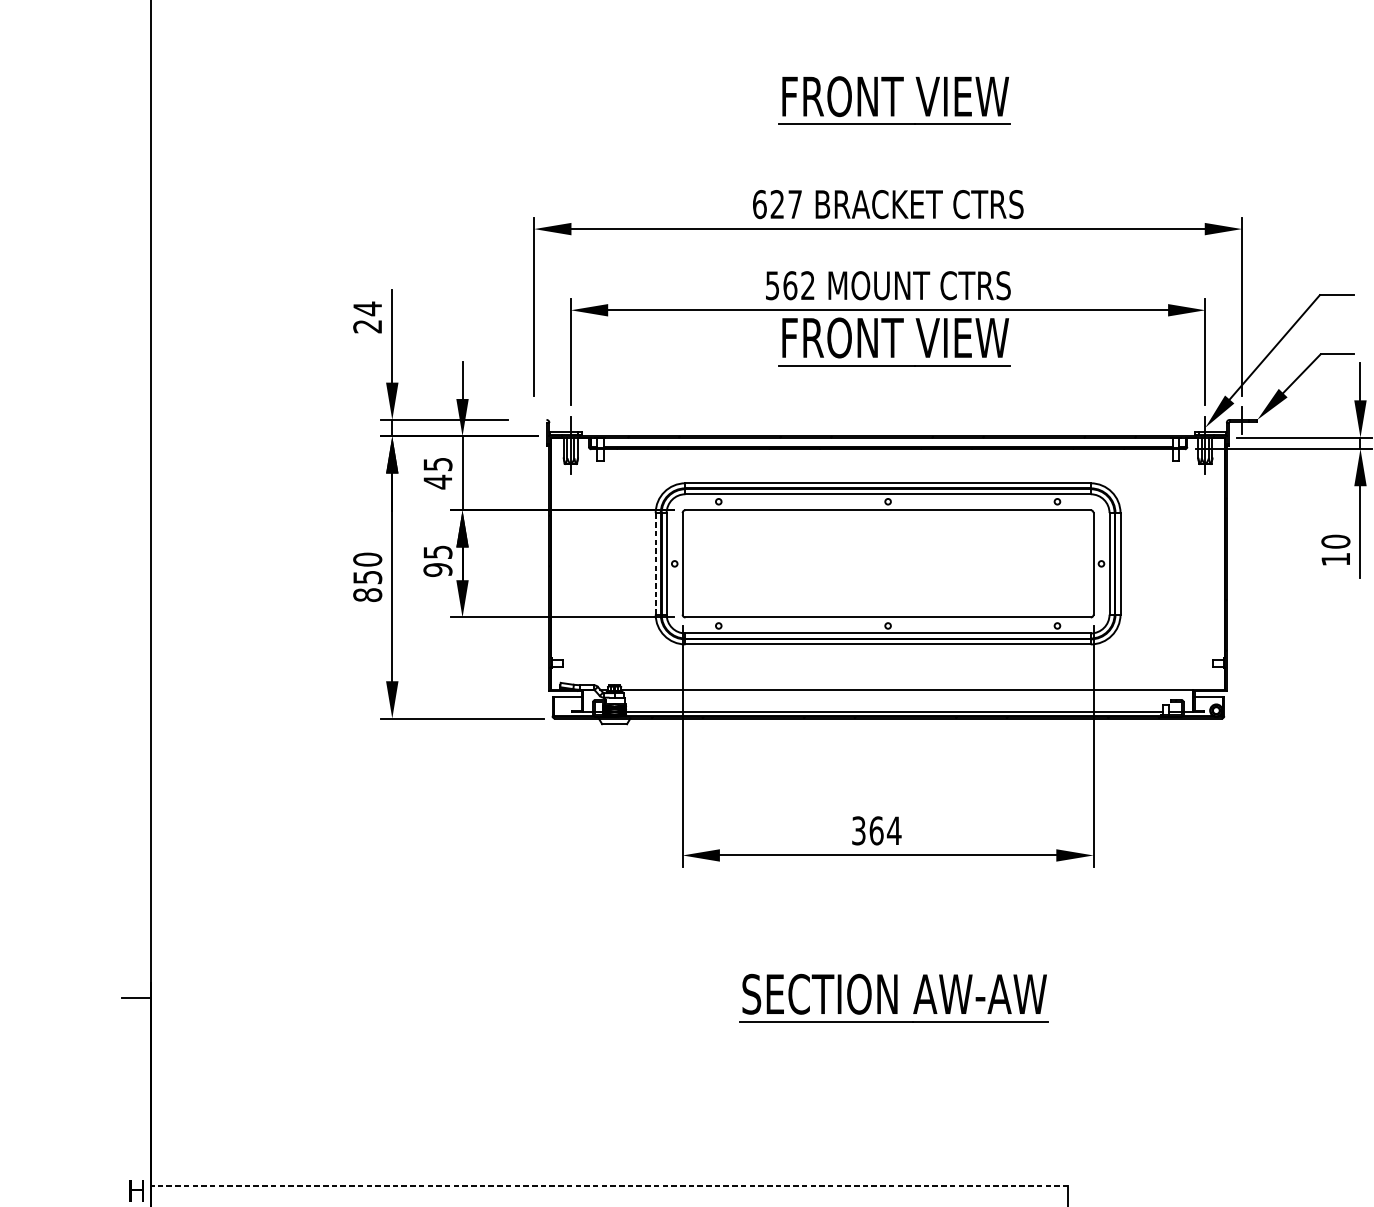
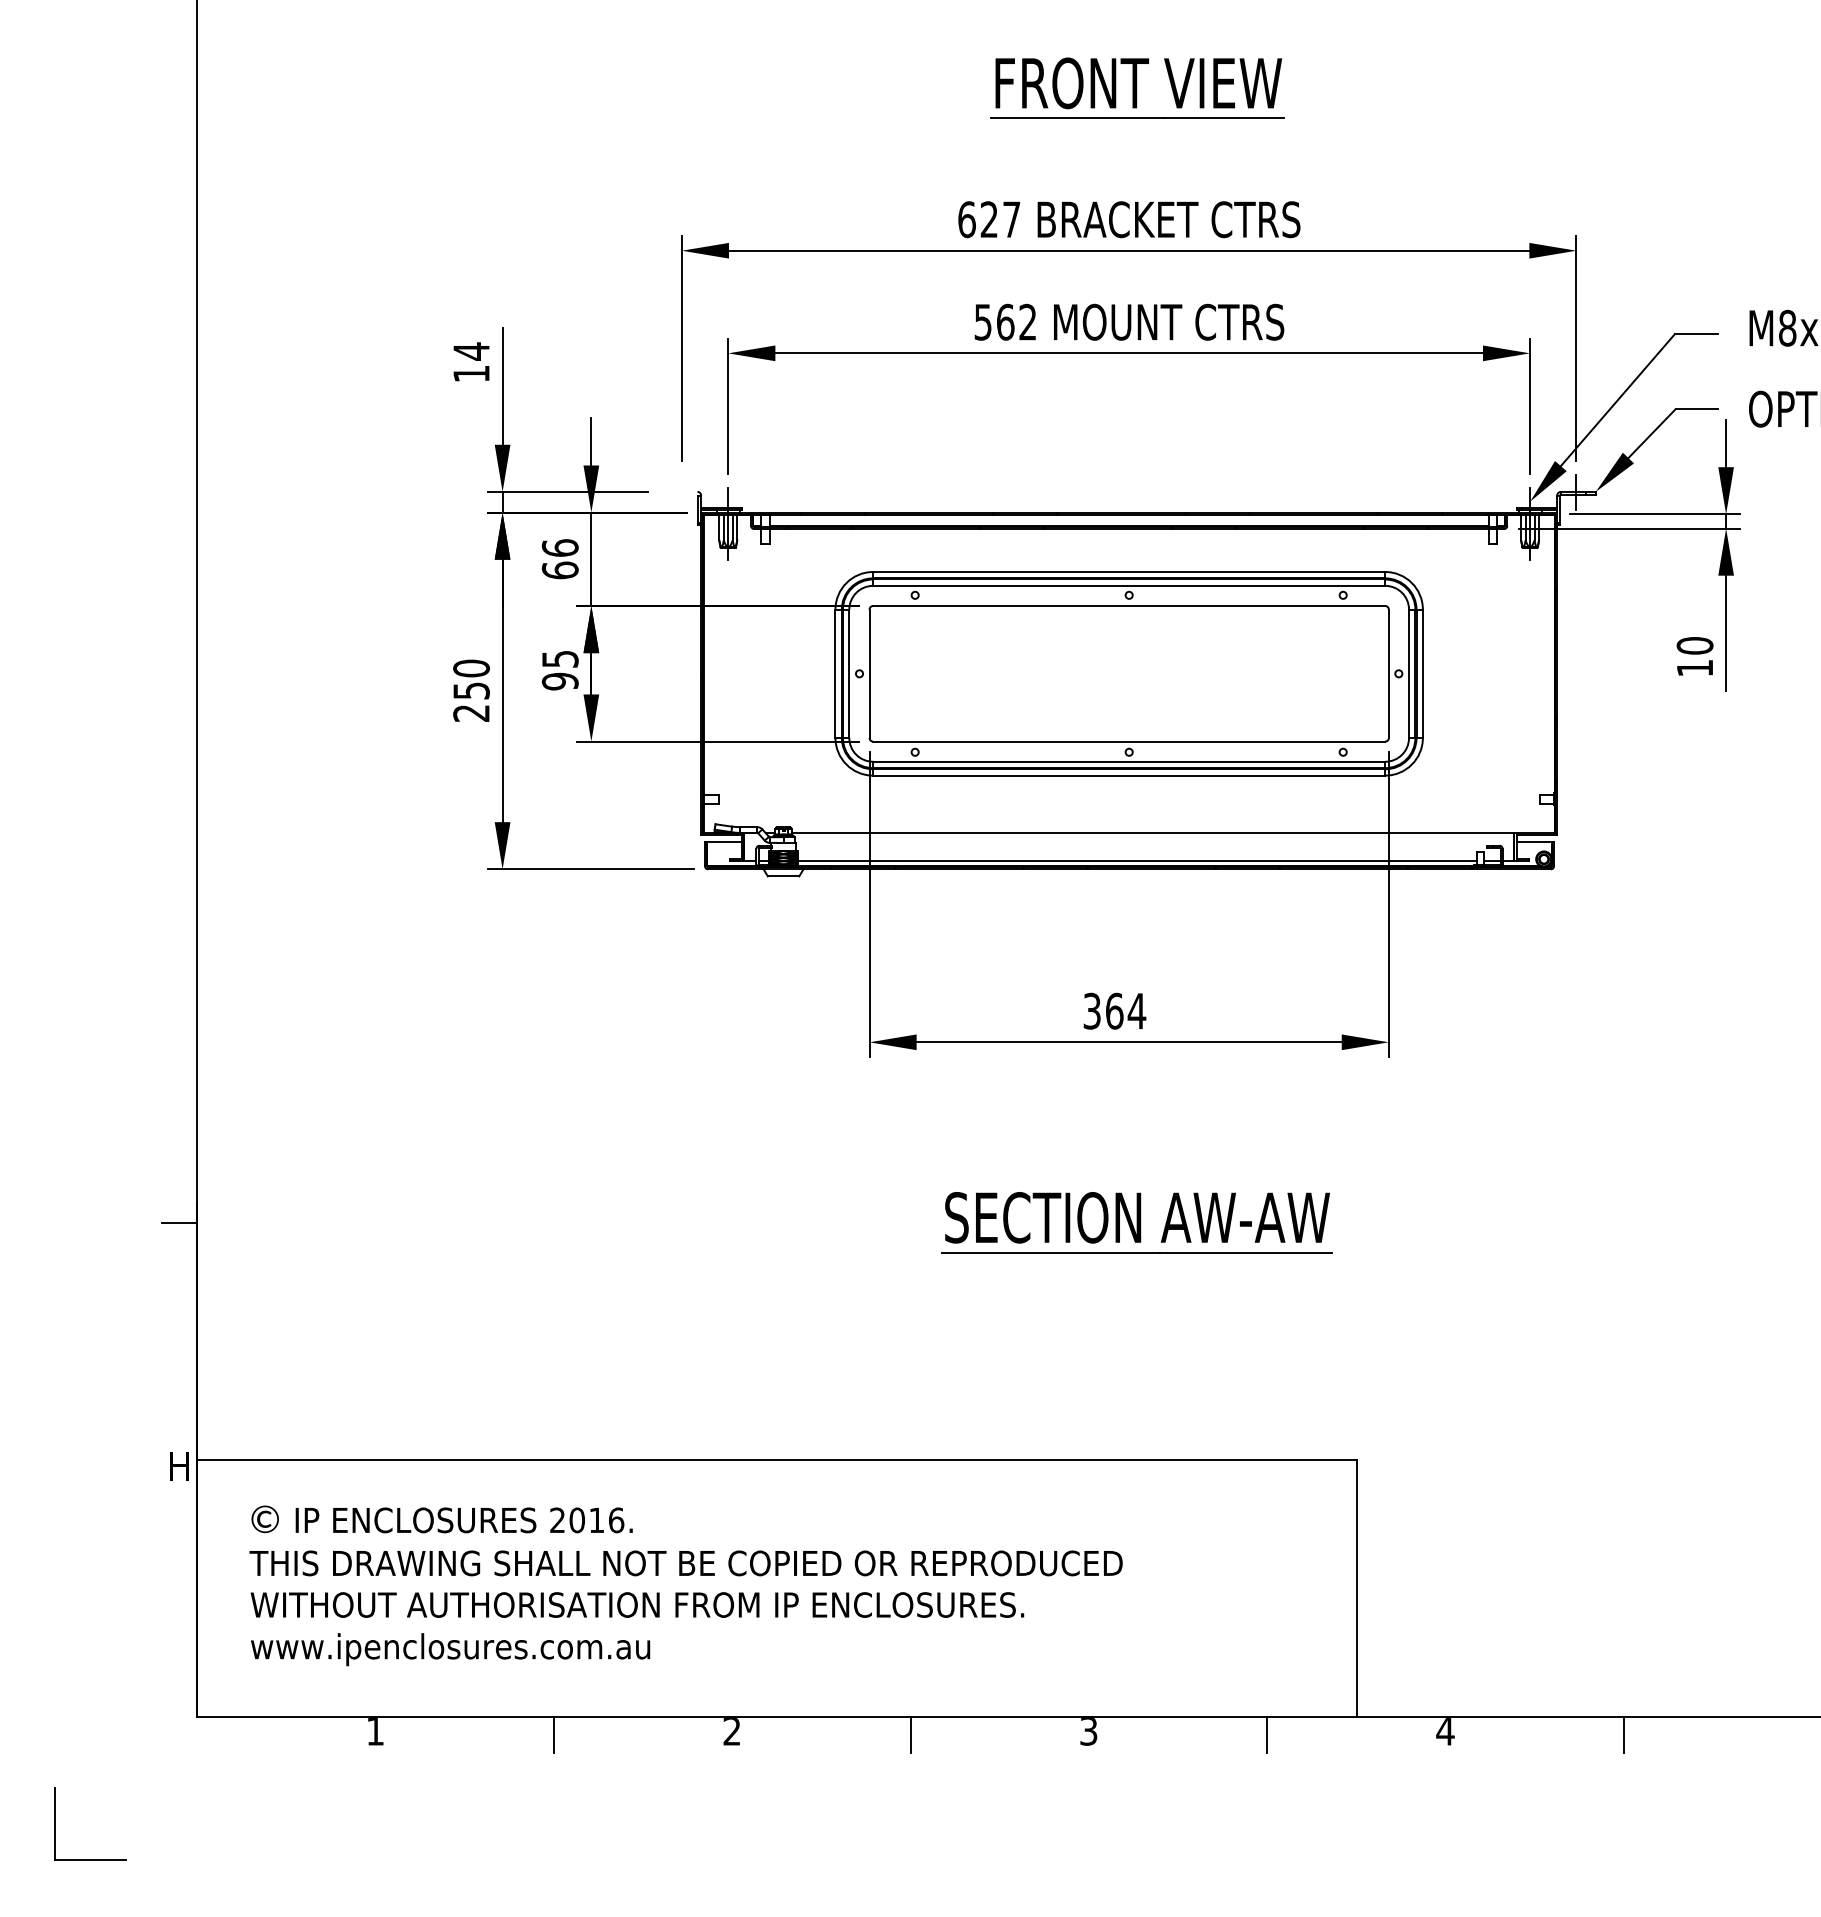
text: (367, 327) -> (471, 374), 24 -> 14
part: (894, 341) -> (1137, 392), removed
text: (437, 473) -> (559, 559), 45 -> 66
line: (655, 563) -> (835, 673), dashed -> solid
text: (367, 595) -> (471, 713), 850 -> 250
line: (609, 1186) -> (777, 1460), dashed -> solid

